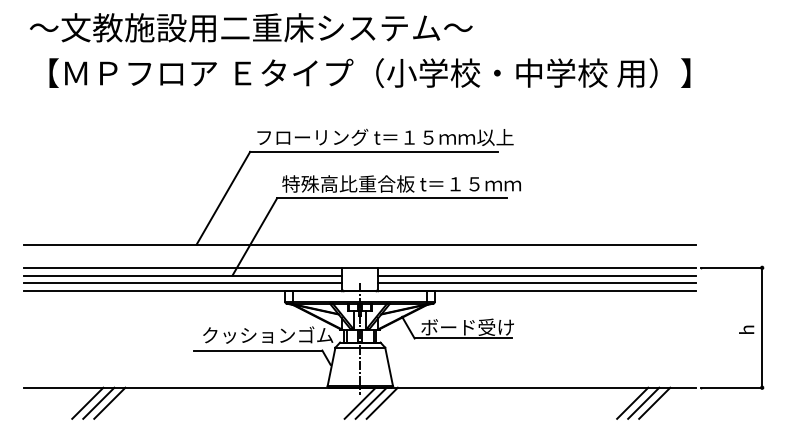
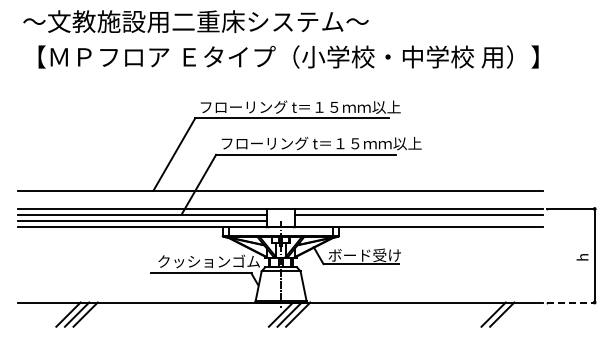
text: (410, 183) -> (320, 143), 特殊高比重合板 t＝１５ｍｍ -> フローリング t＝１５ｍｍ以上
line: (536, 283) -> (418, 221), removed
line: (731, 387) -> (570, 302), solid -> dashed
line: (654, 403) -> (510, 314), removed

